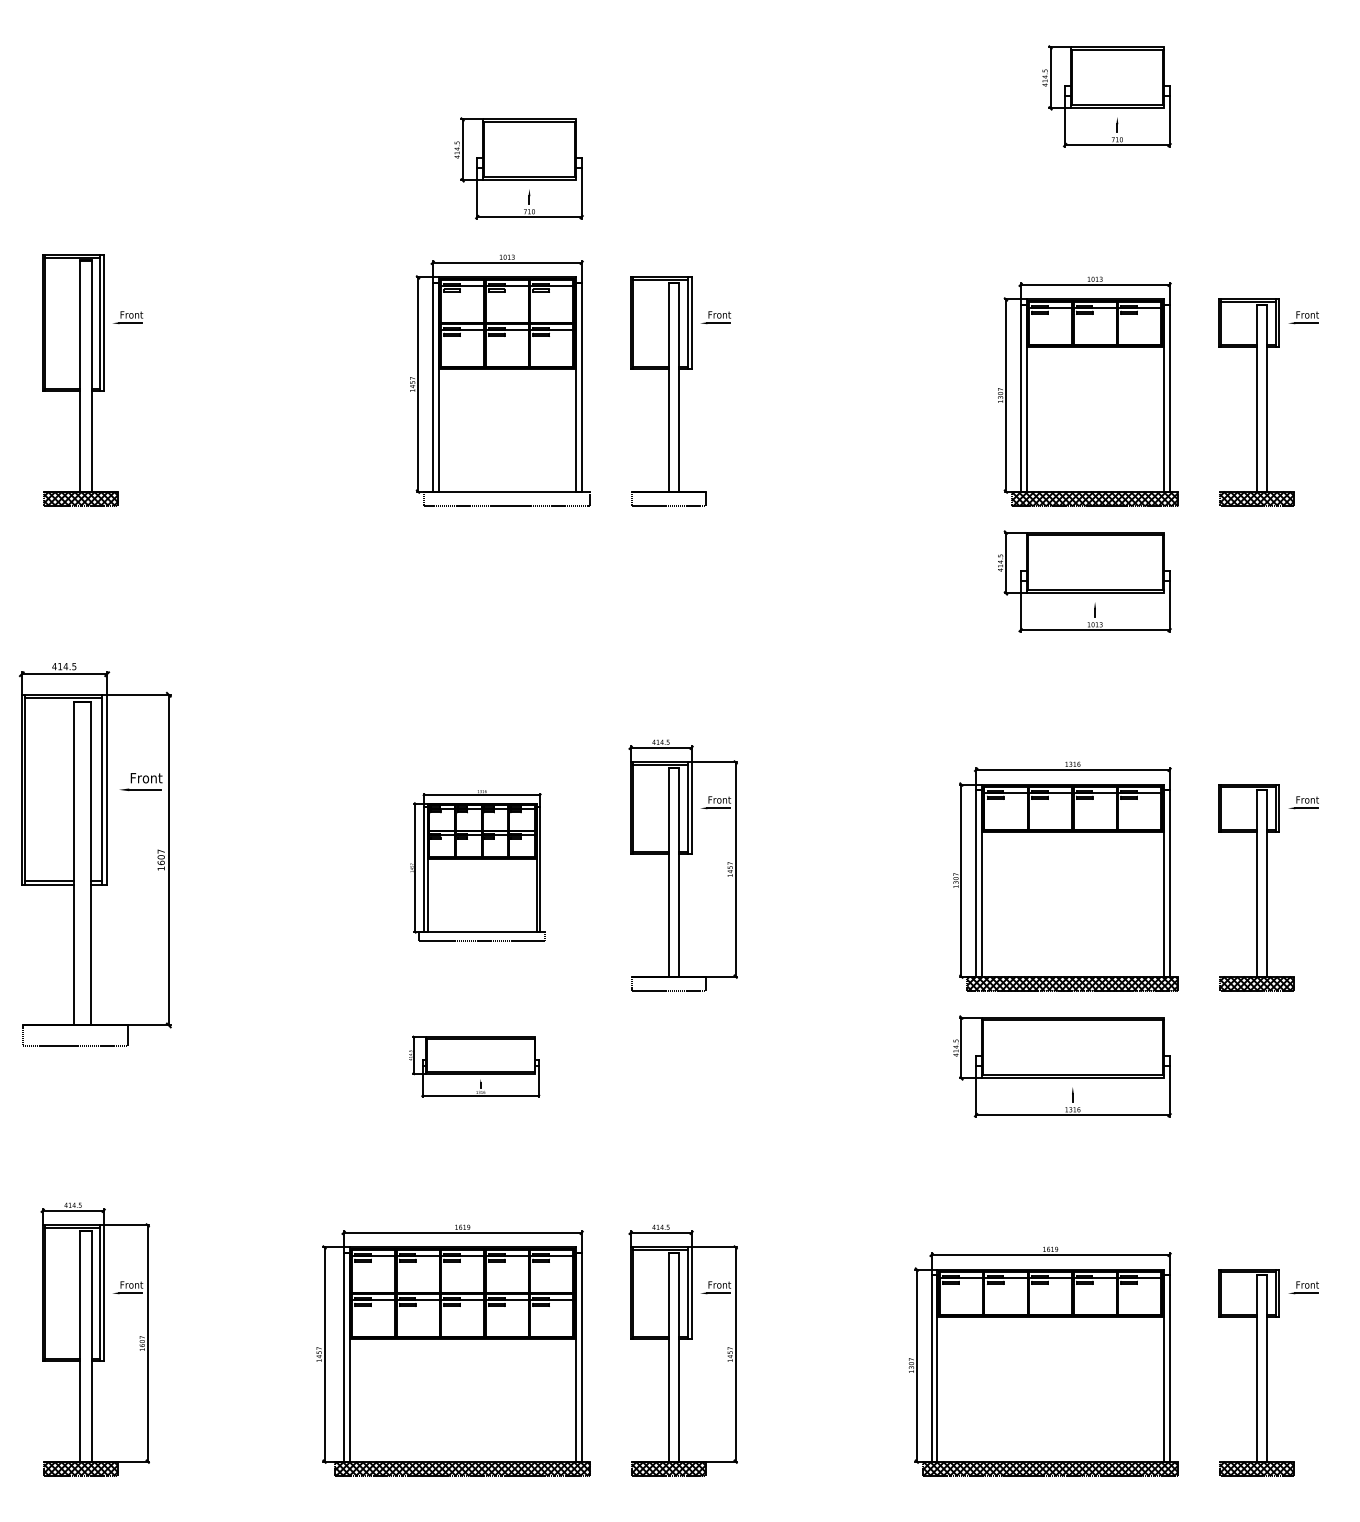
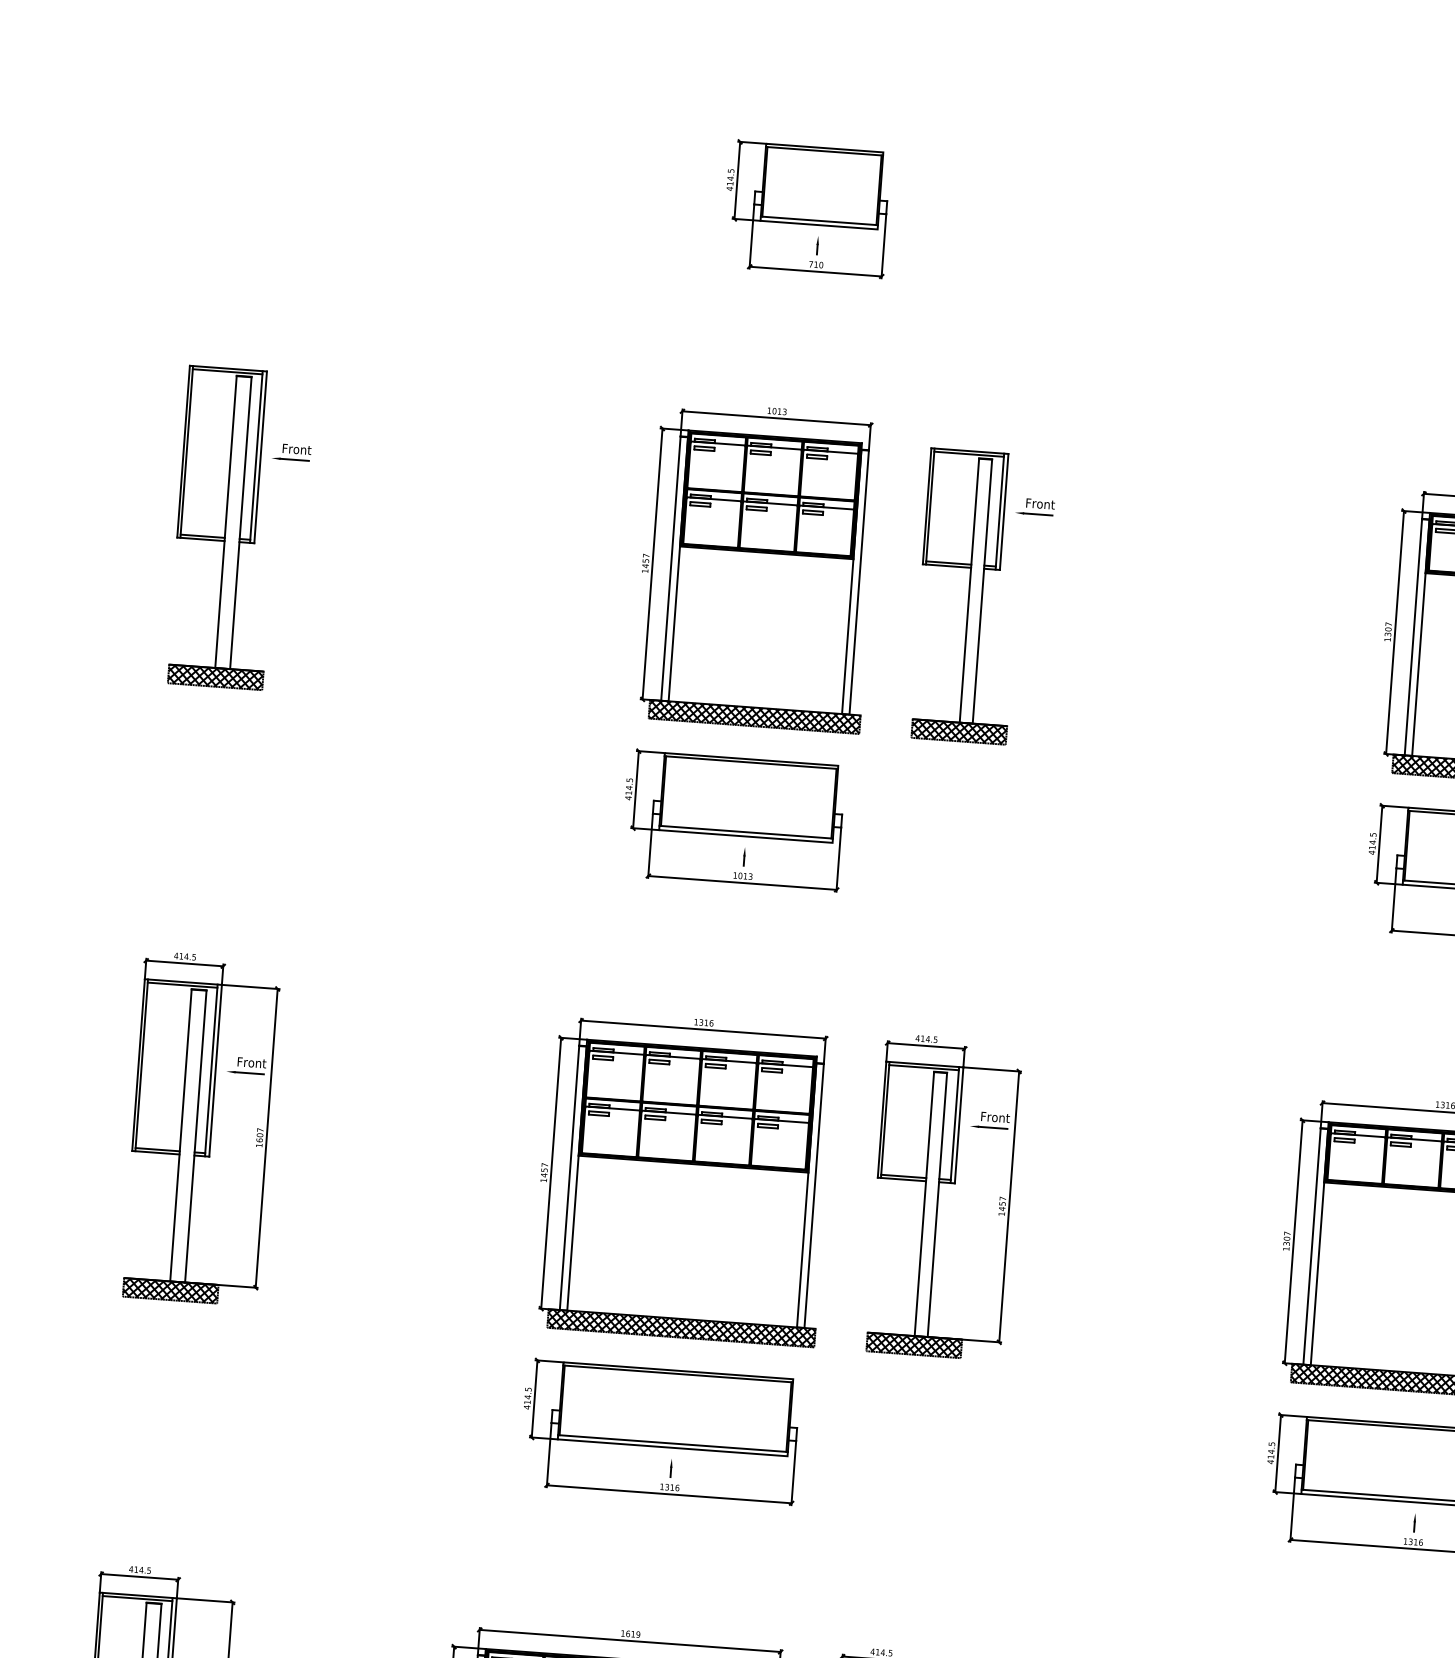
part: (518, 168) -> (806, 209), moved
hatch: (506, 498) -> (753, 716), added
hatch: (668, 498) -> (958, 731), added
part: (496, 581) -> (733, 820), added
part: (94, 854) -> (199, 1128), size x0.71
part: (477, 865) -> (683, 1177), size x1.67
hatch: (668, 983) -> (913, 1344), added
part: (474, 1066) -> (660, 1431), size x1.67

